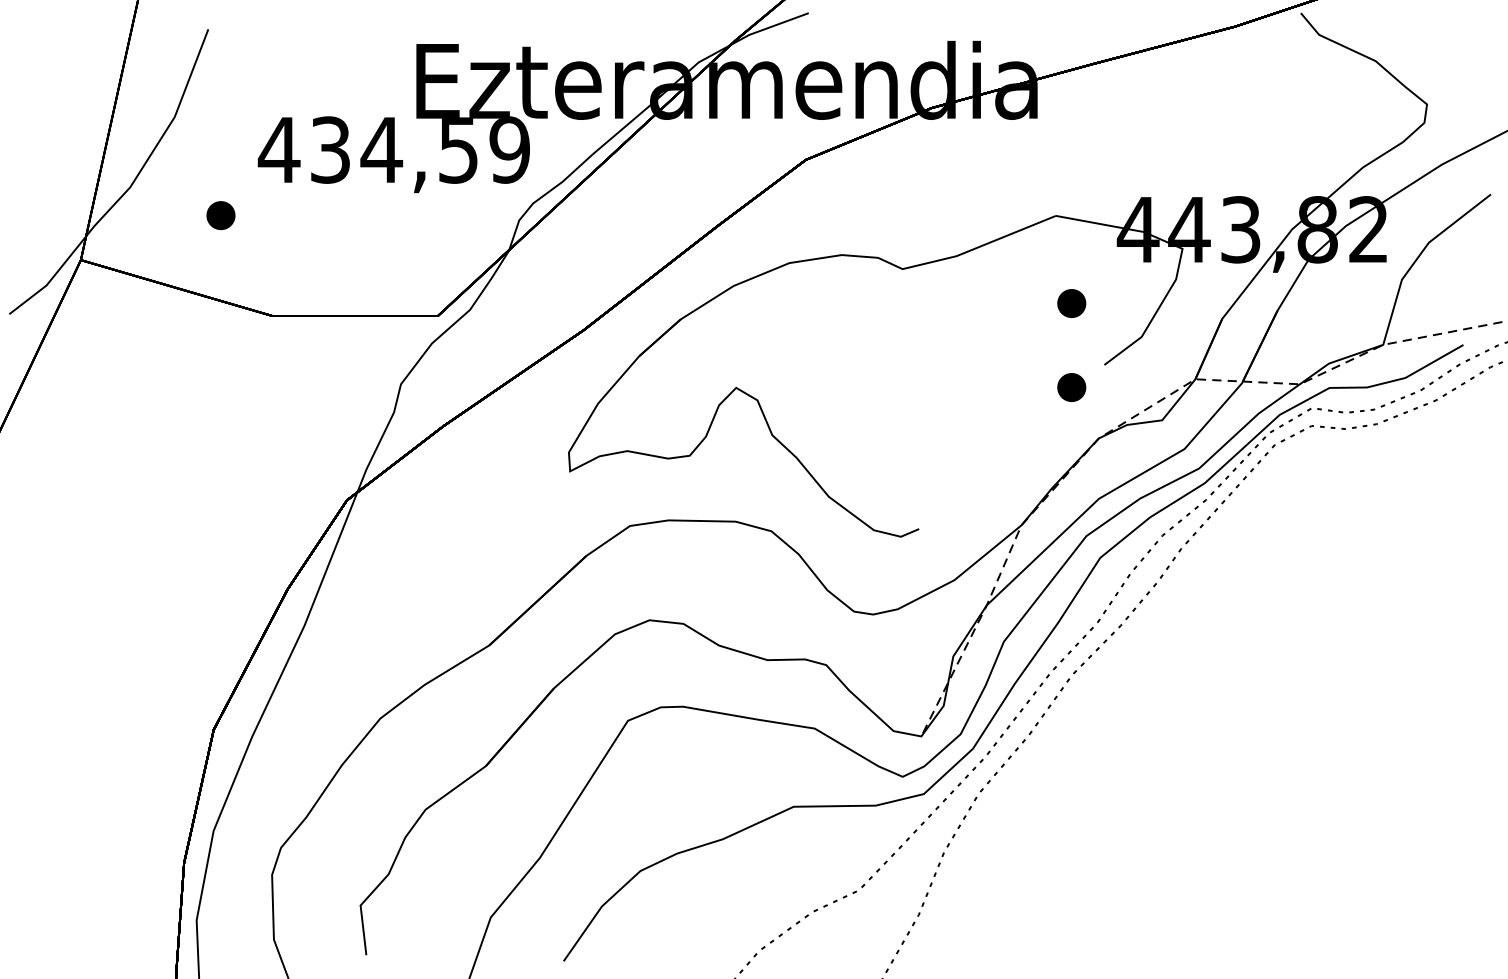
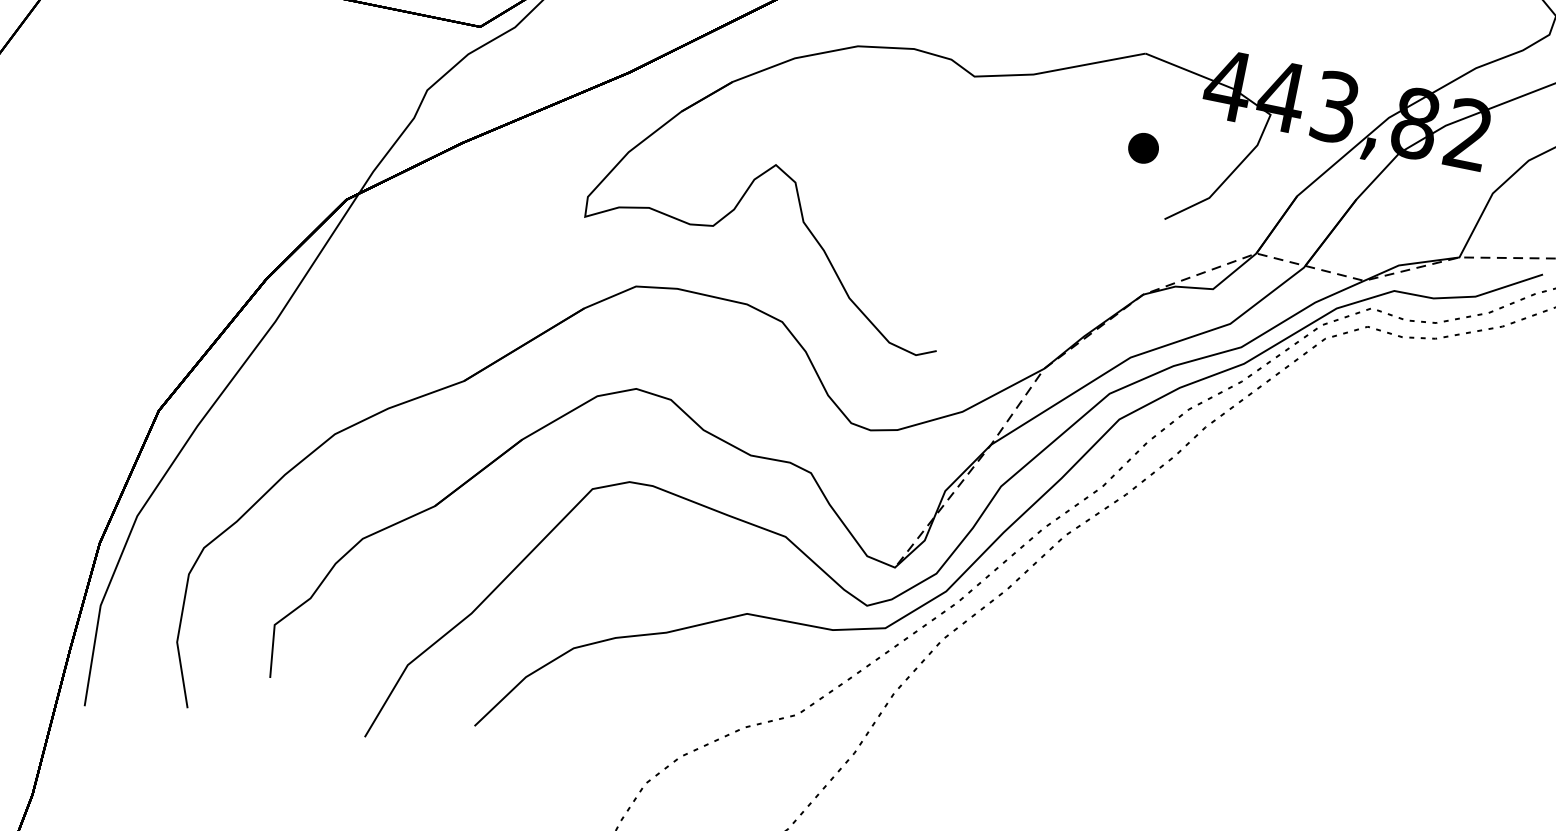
part: (1071, 387) -> (1125, 235), removed

